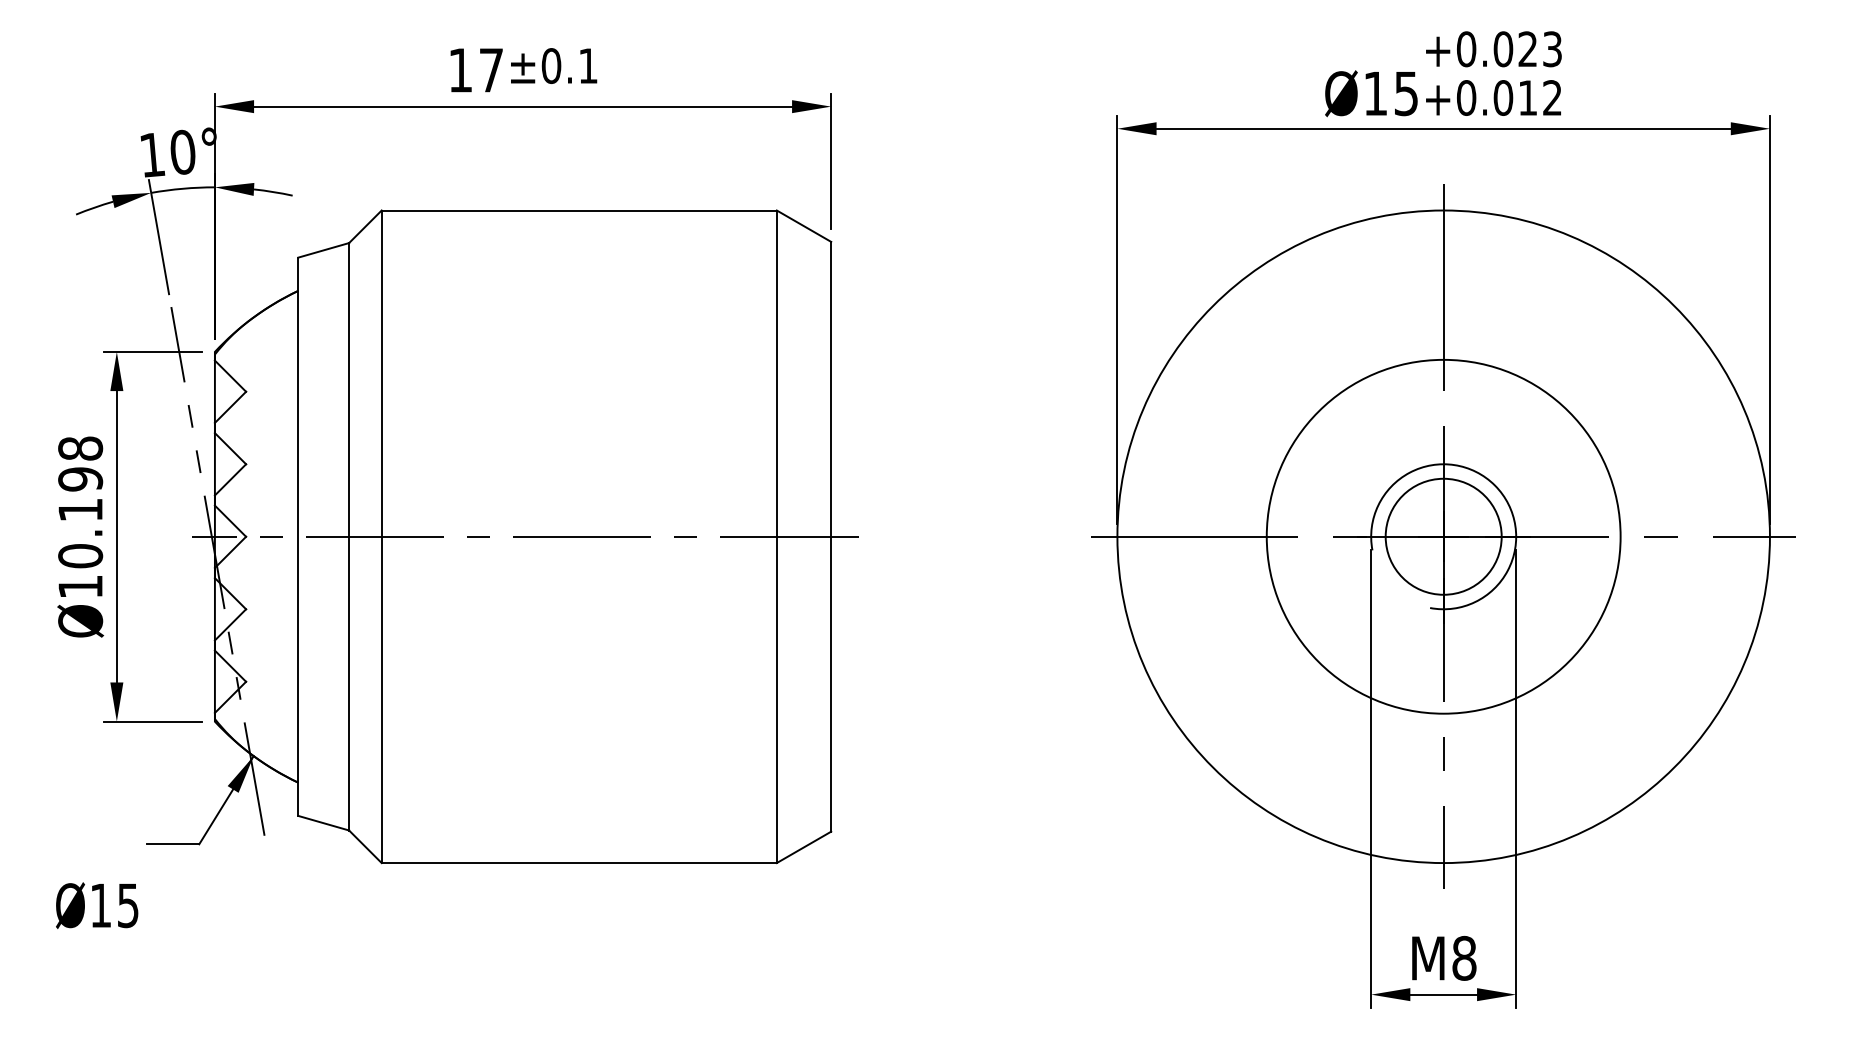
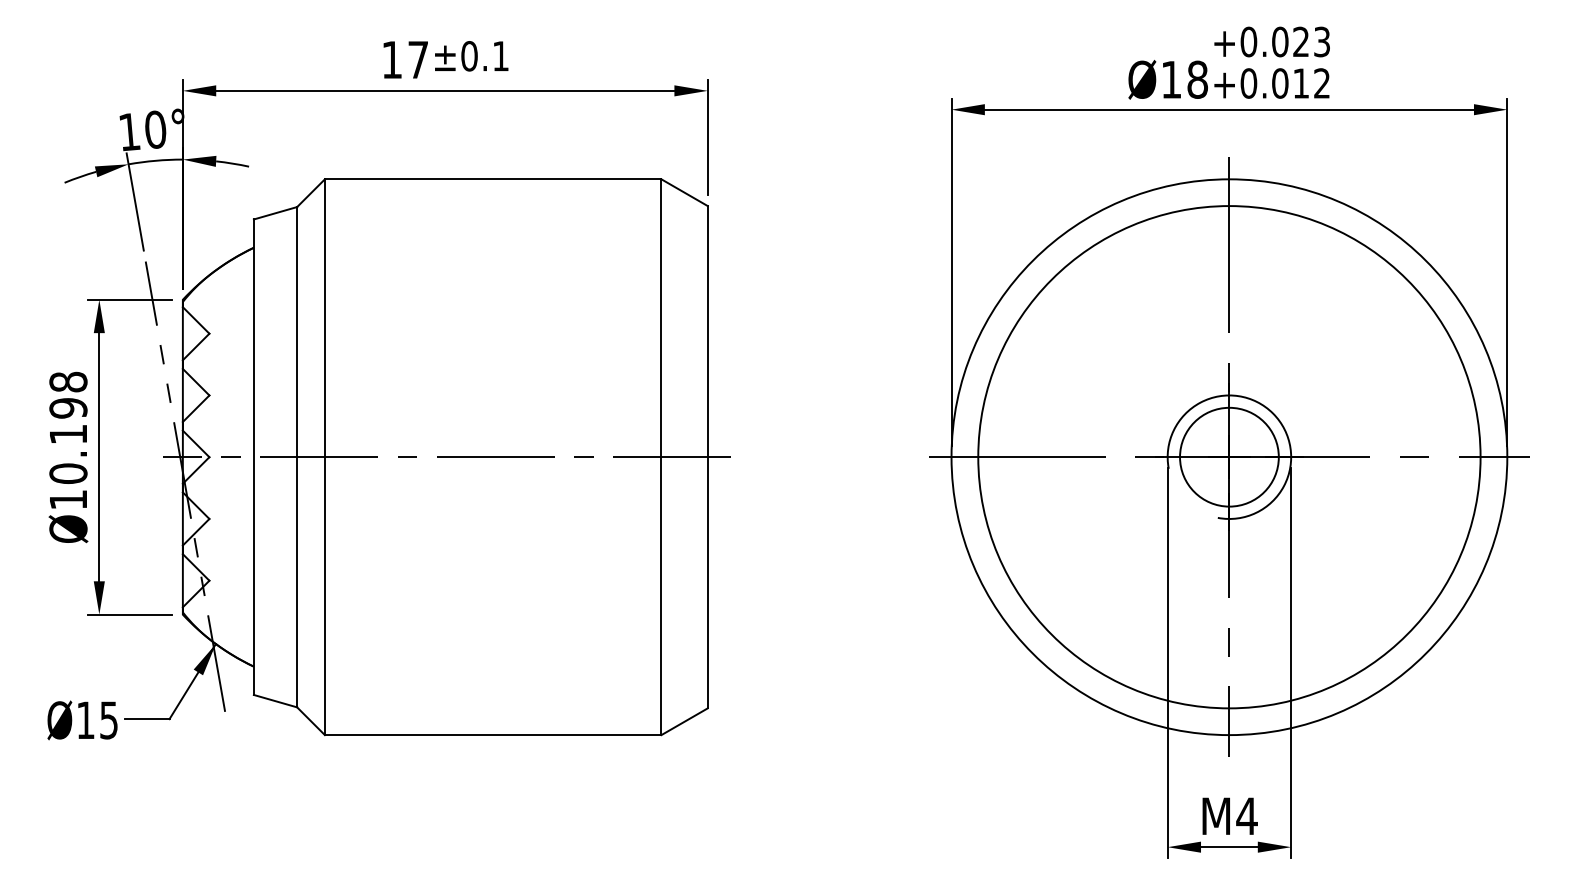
text: (1406, 93) -> (1197, 79), Ø15 -> Ø18
circle: (1443, 537) -> (1229, 457), size x1.67
text: (97, 905) -> (82, 720), moved
text: (1463, 958) -> (1246, 816), M8 -> M4

